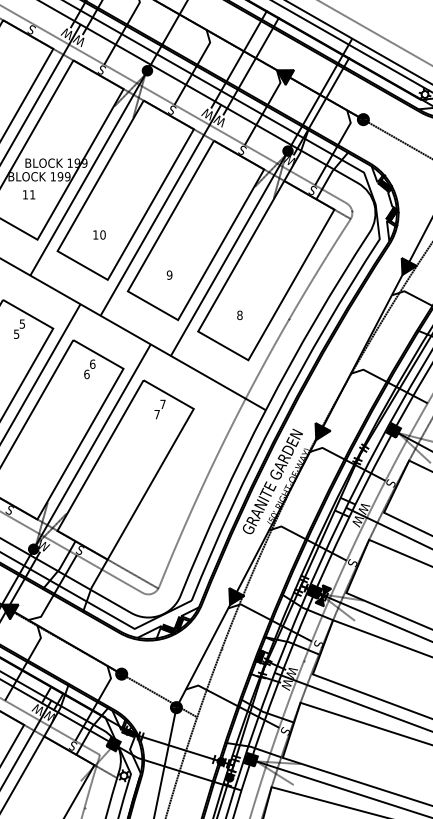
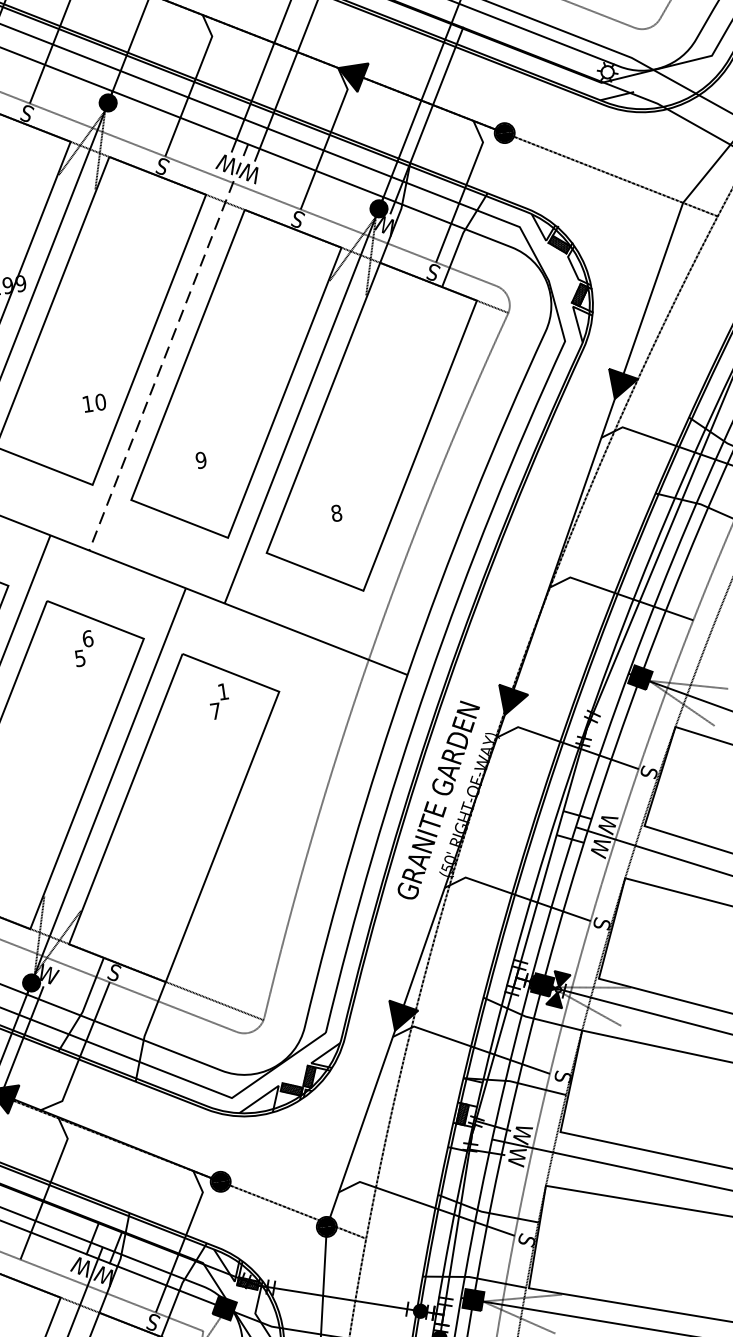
line: (160, 210) -> (168, 347), solid -> dashed
text: (99, 234) -> (94, 402), moved
text: (86, 374) -> (79, 658), 6 -> 5
text: (162, 403) -> (222, 690), 7 -> 1

